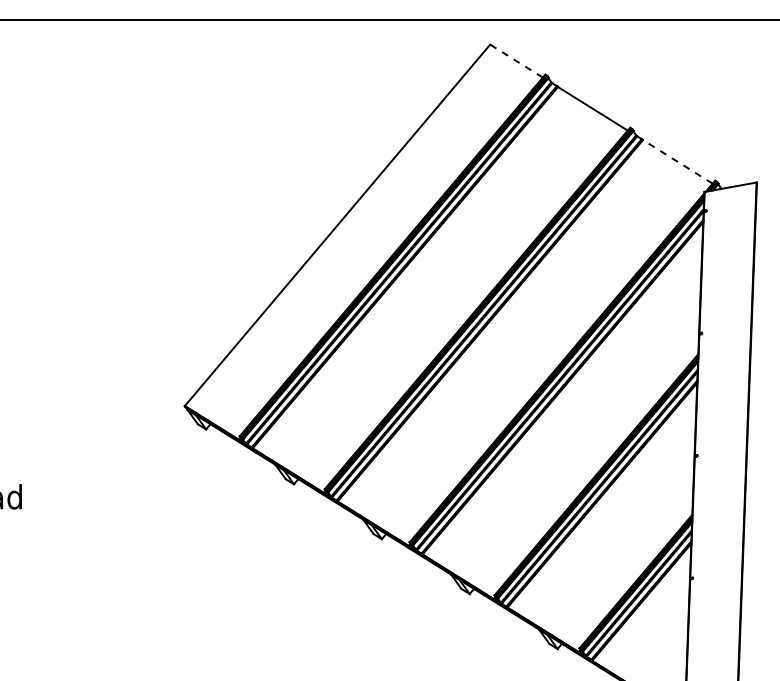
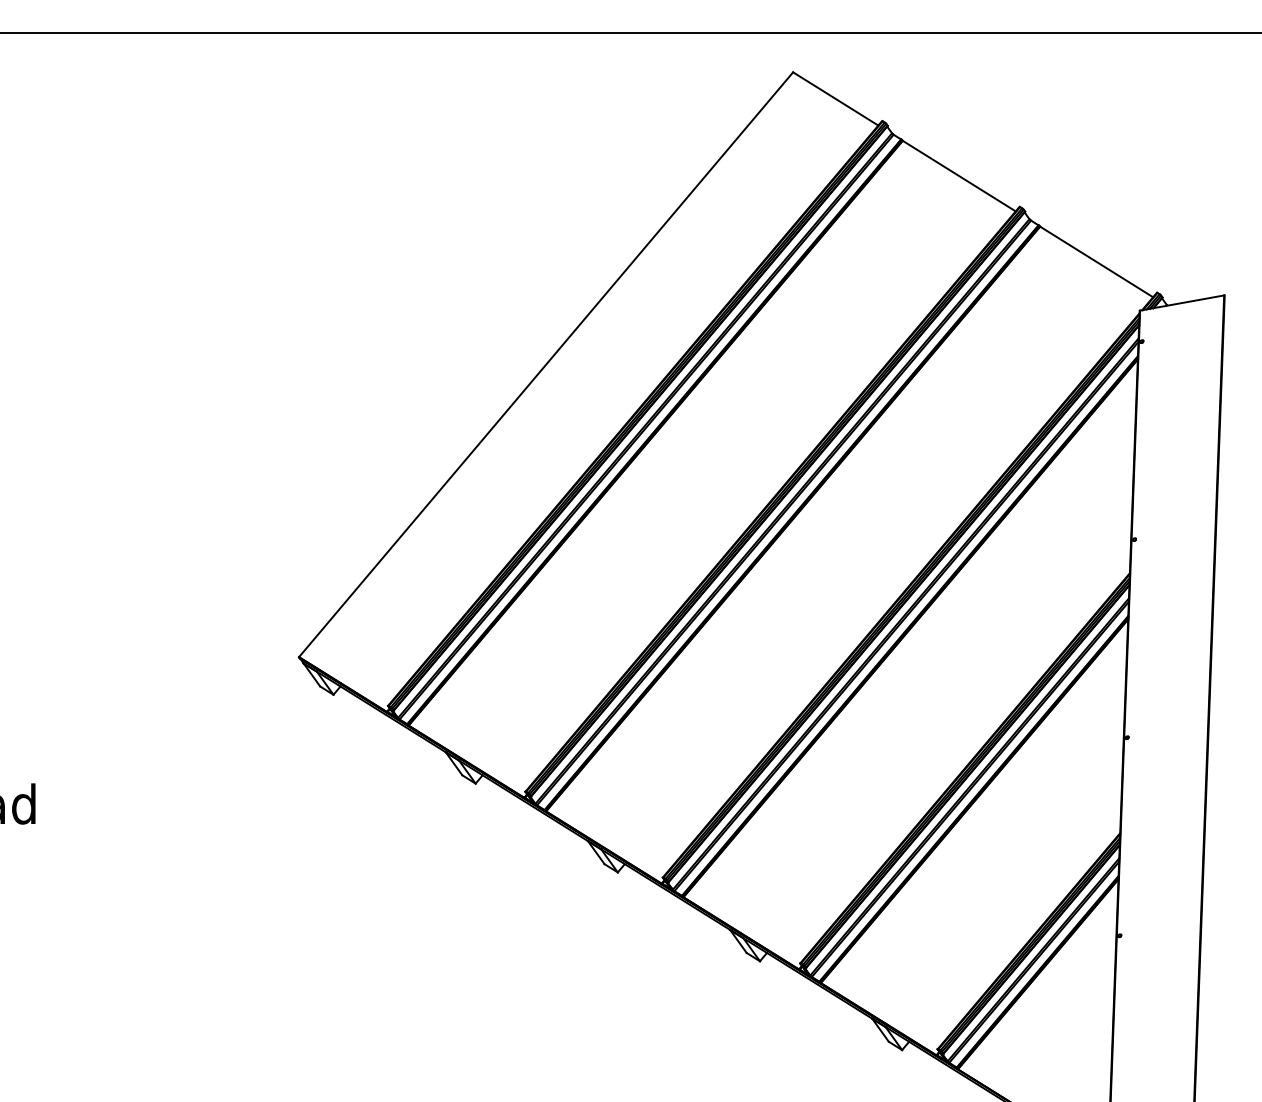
line: (516, 60) -> (835, 97), dashed -> solid
line: (677, 161) -> (1096, 261), dashed -> solid

